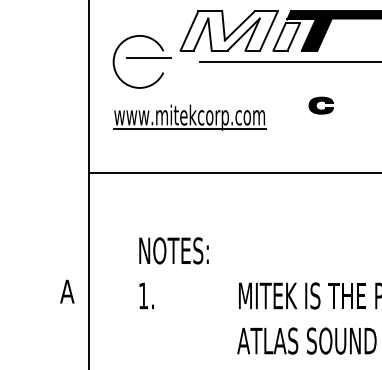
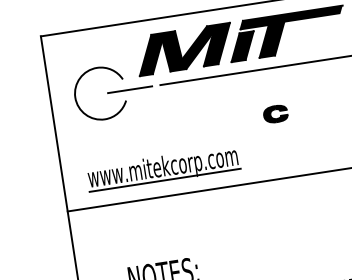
fill: (228, 30) -> (184, 49), added
fill: (286, 36) -> (242, 46), added
line: (148, 57) -> (129, 88), moved
part: (320, 105) -> (274, 114), moved
part: (189, 117) -> (162, 168), moved

